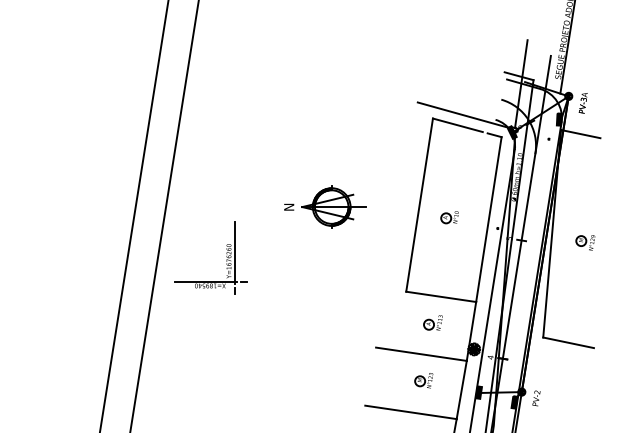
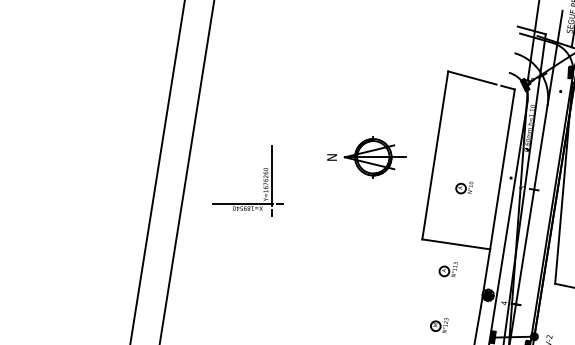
line: (464, 115) -> (478, 68), removed
part: (325, 206) -> (367, 156), moved
part: (449, 217) -> (464, 187), moved
part: (226, 257) -> (263, 180), moved
line: (421, 353) -> (437, 299), removed

